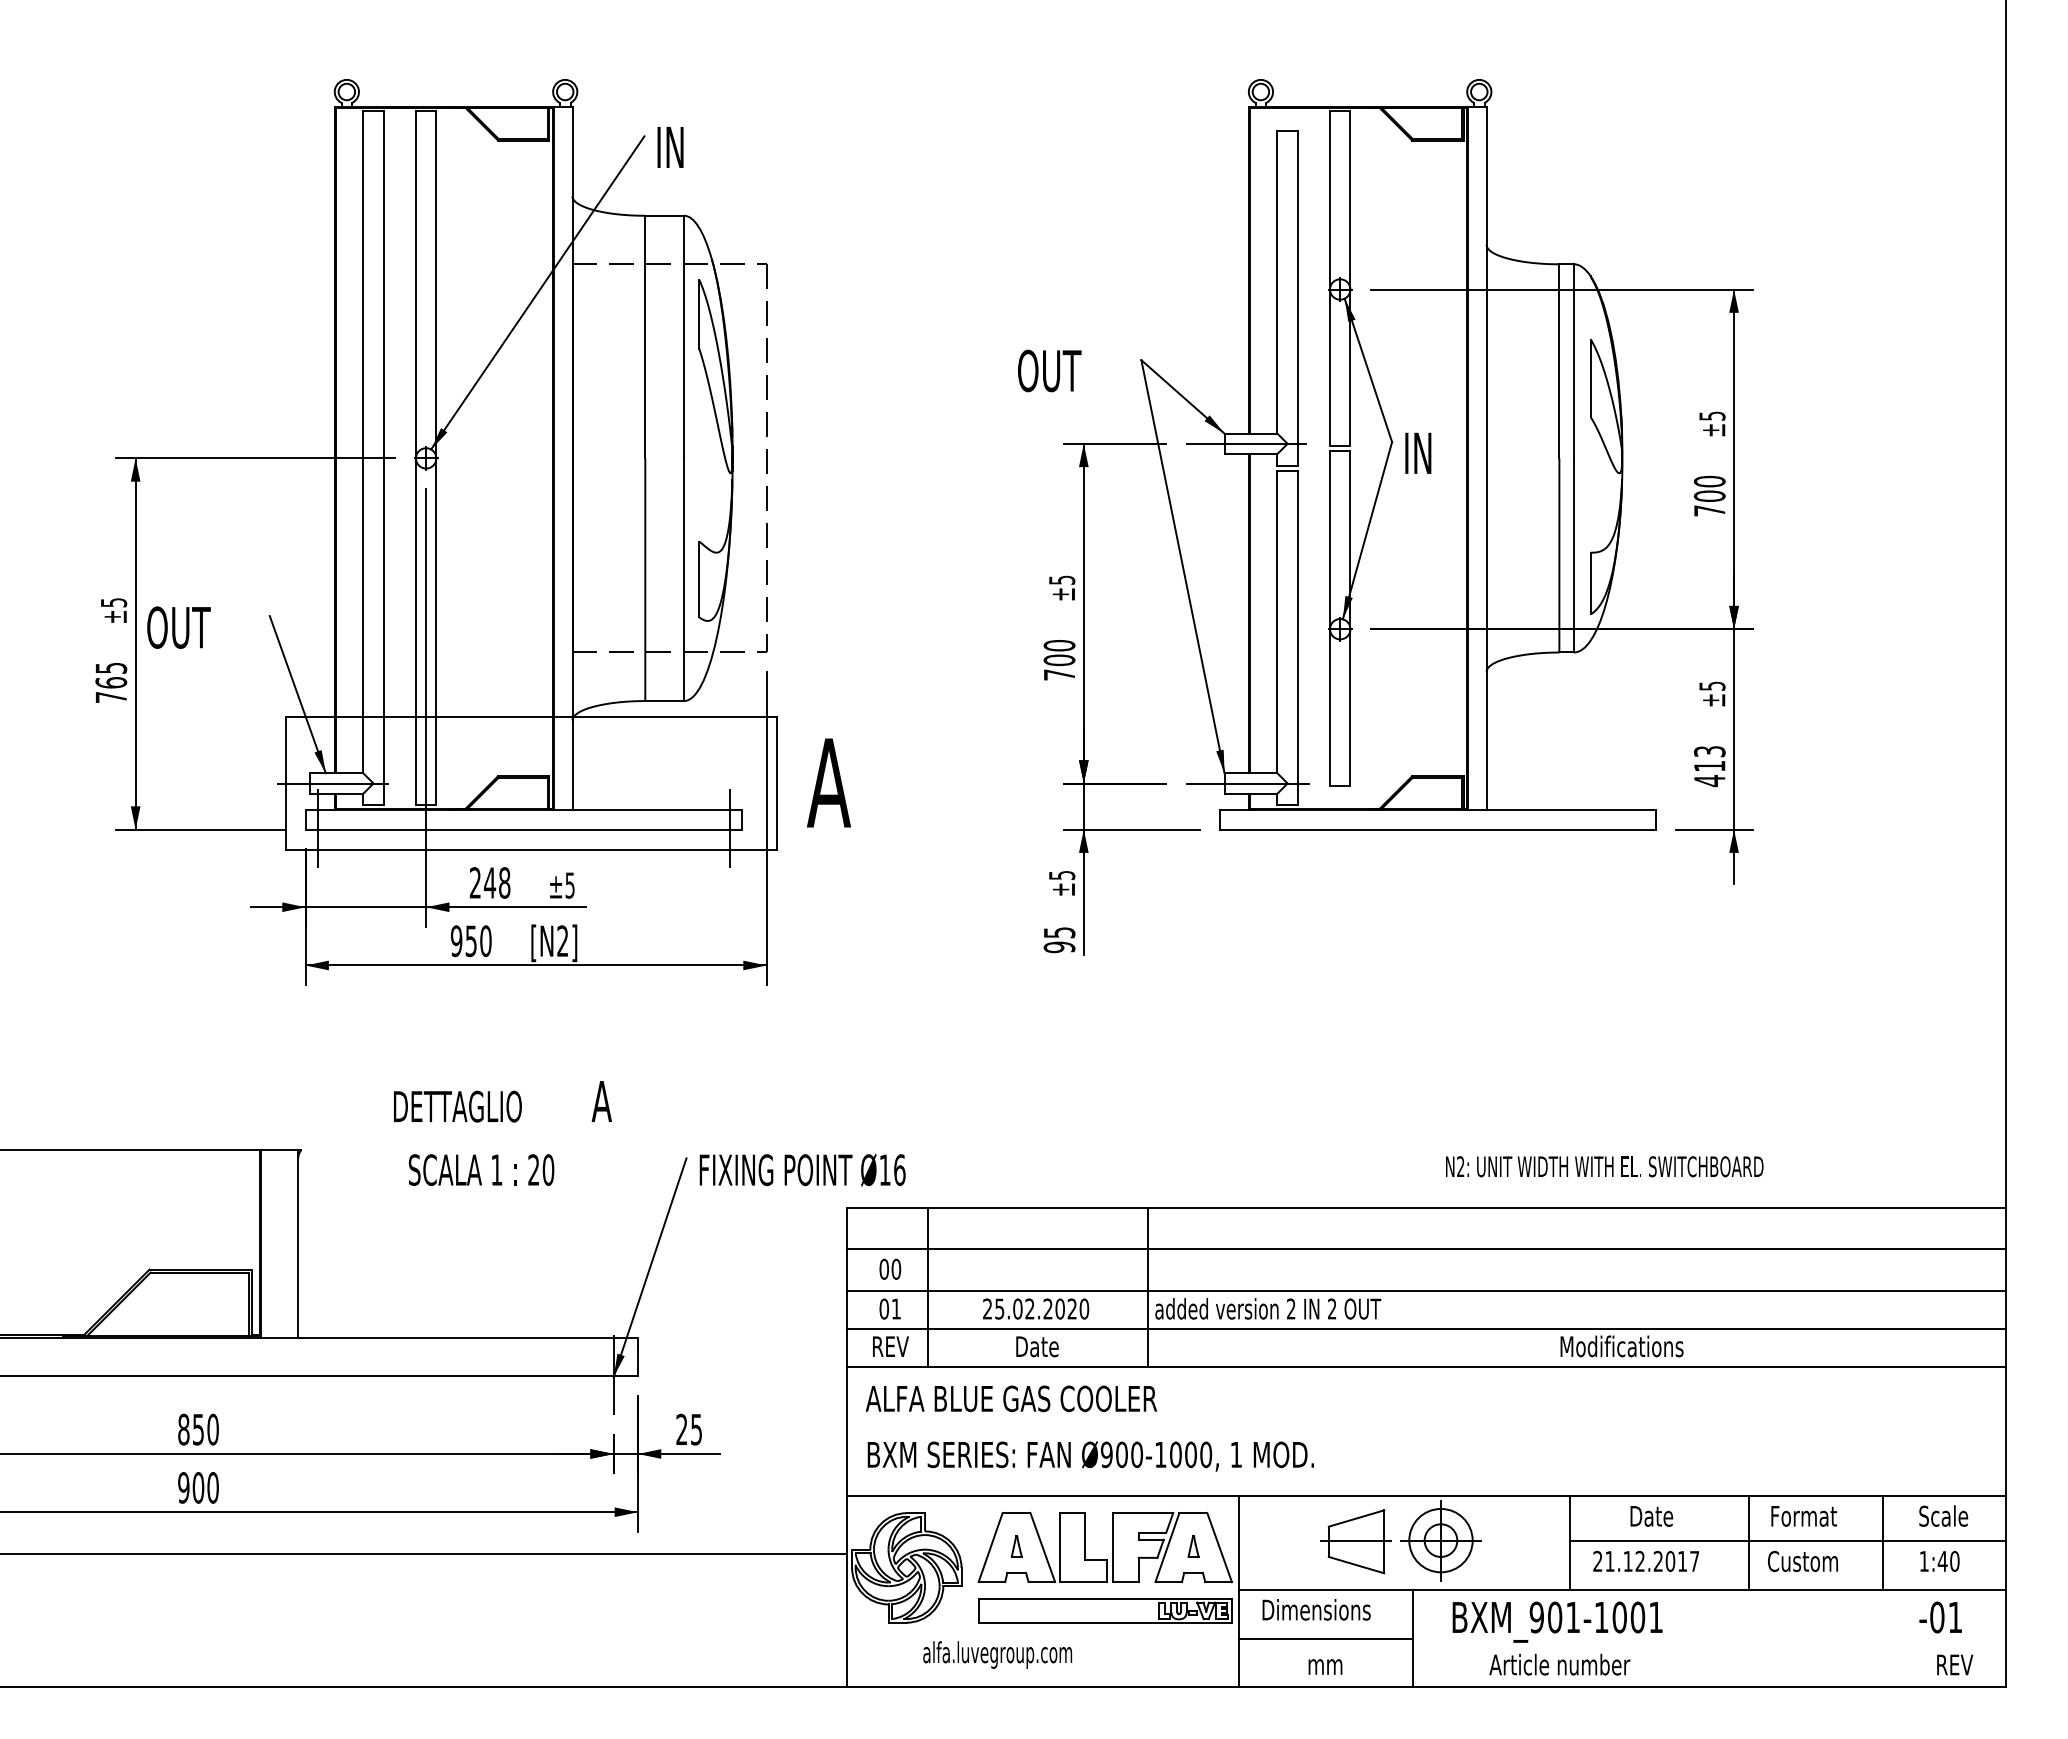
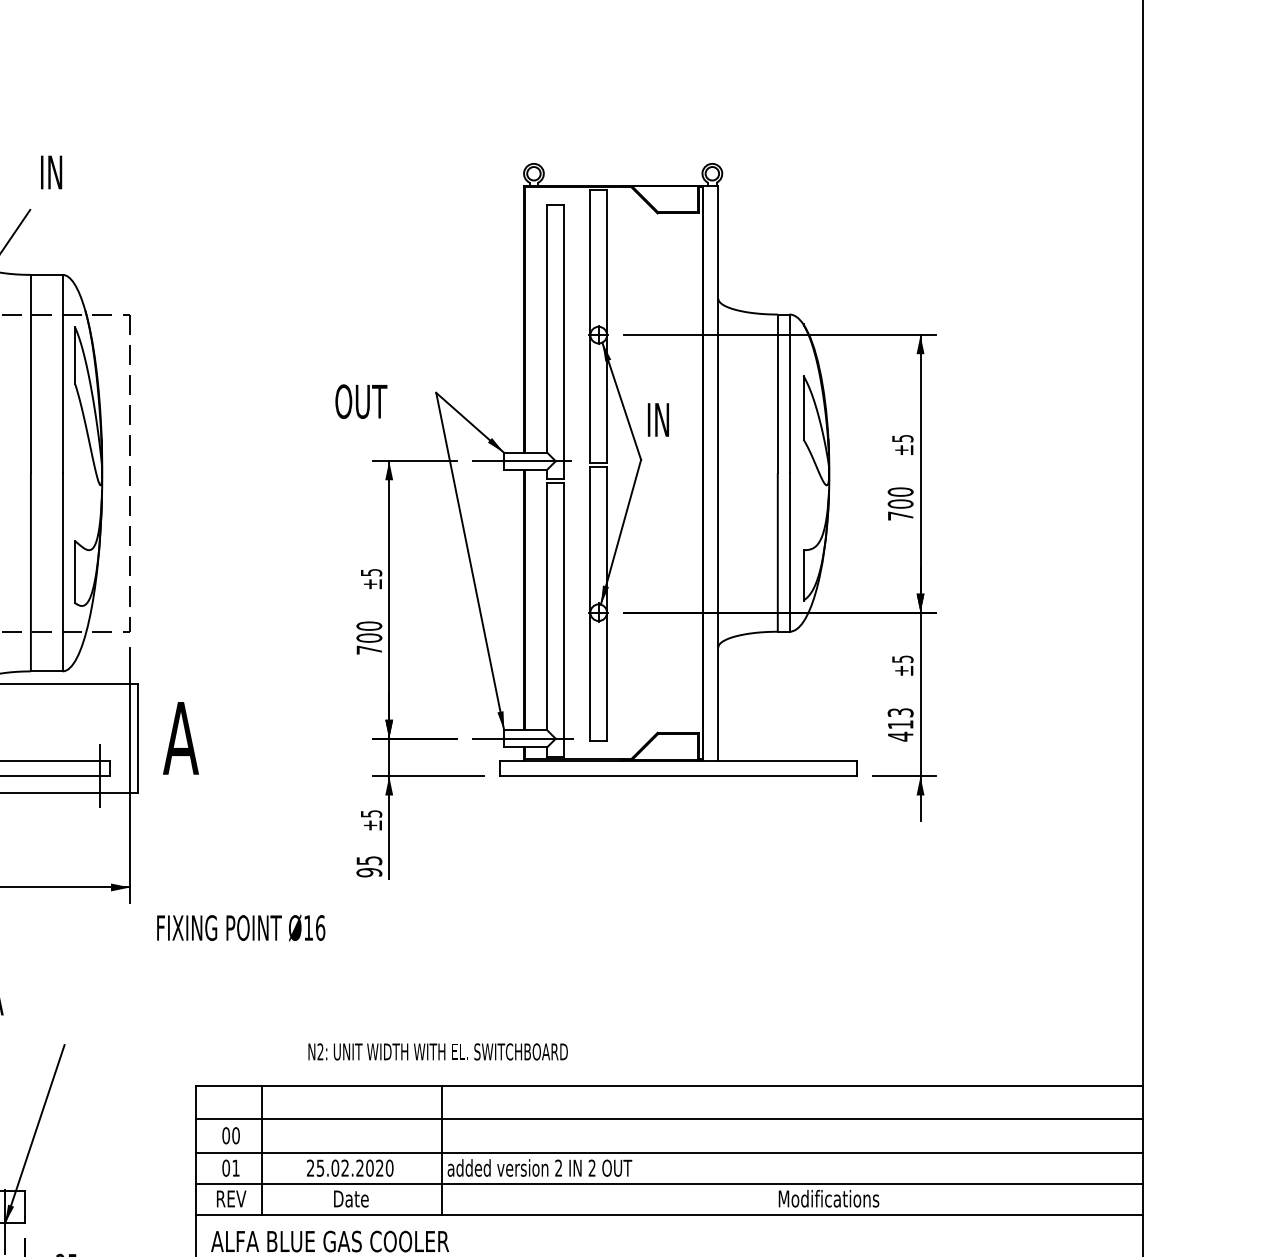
text: (670, 147) -> (51, 172), moved
text: (1418, 452) -> (658, 419), moved
text: (1604, 1166) -> (437, 1051), moved
text: (802, 1169) -> (241, 927), moved

